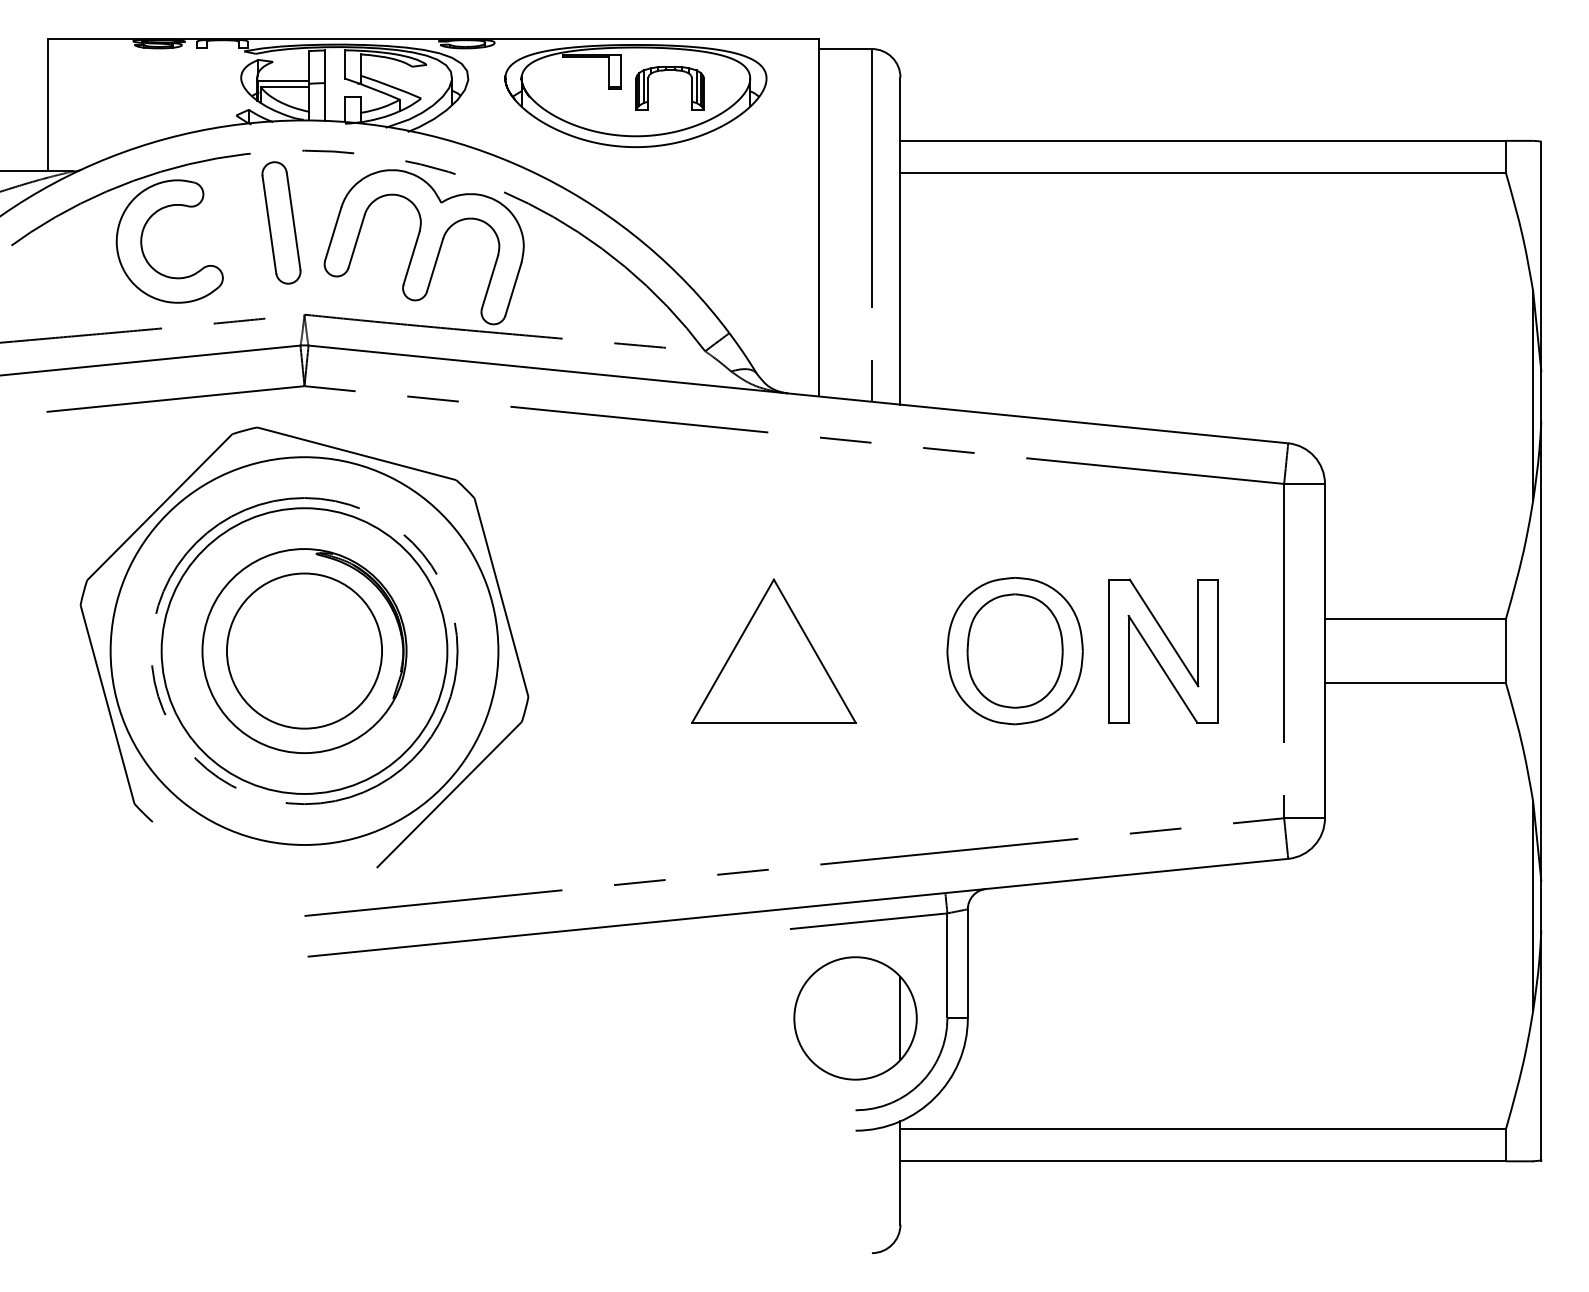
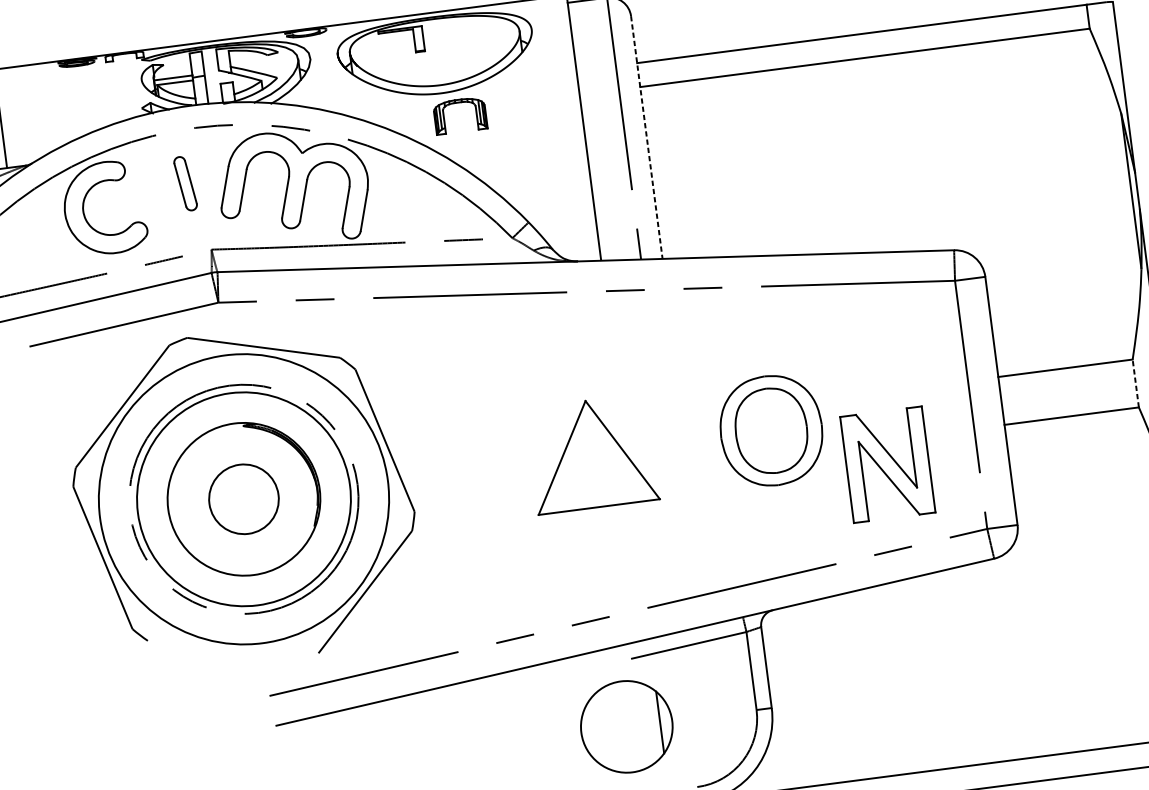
part: (664, 71) -> (454, 103), moved
part: (281, 222) -> (185, 183), size x0.6
line: (900, 241) -> (646, 137), solid -> dashed
circle: (304, 650) -> (243, 498), size x0.6
part: (1163, 650) -> (887, 464), moved
line: (1505, 650) -> (1135, 383), solid -> dashed
part: (855, 1018) -> (626, 726), moved

